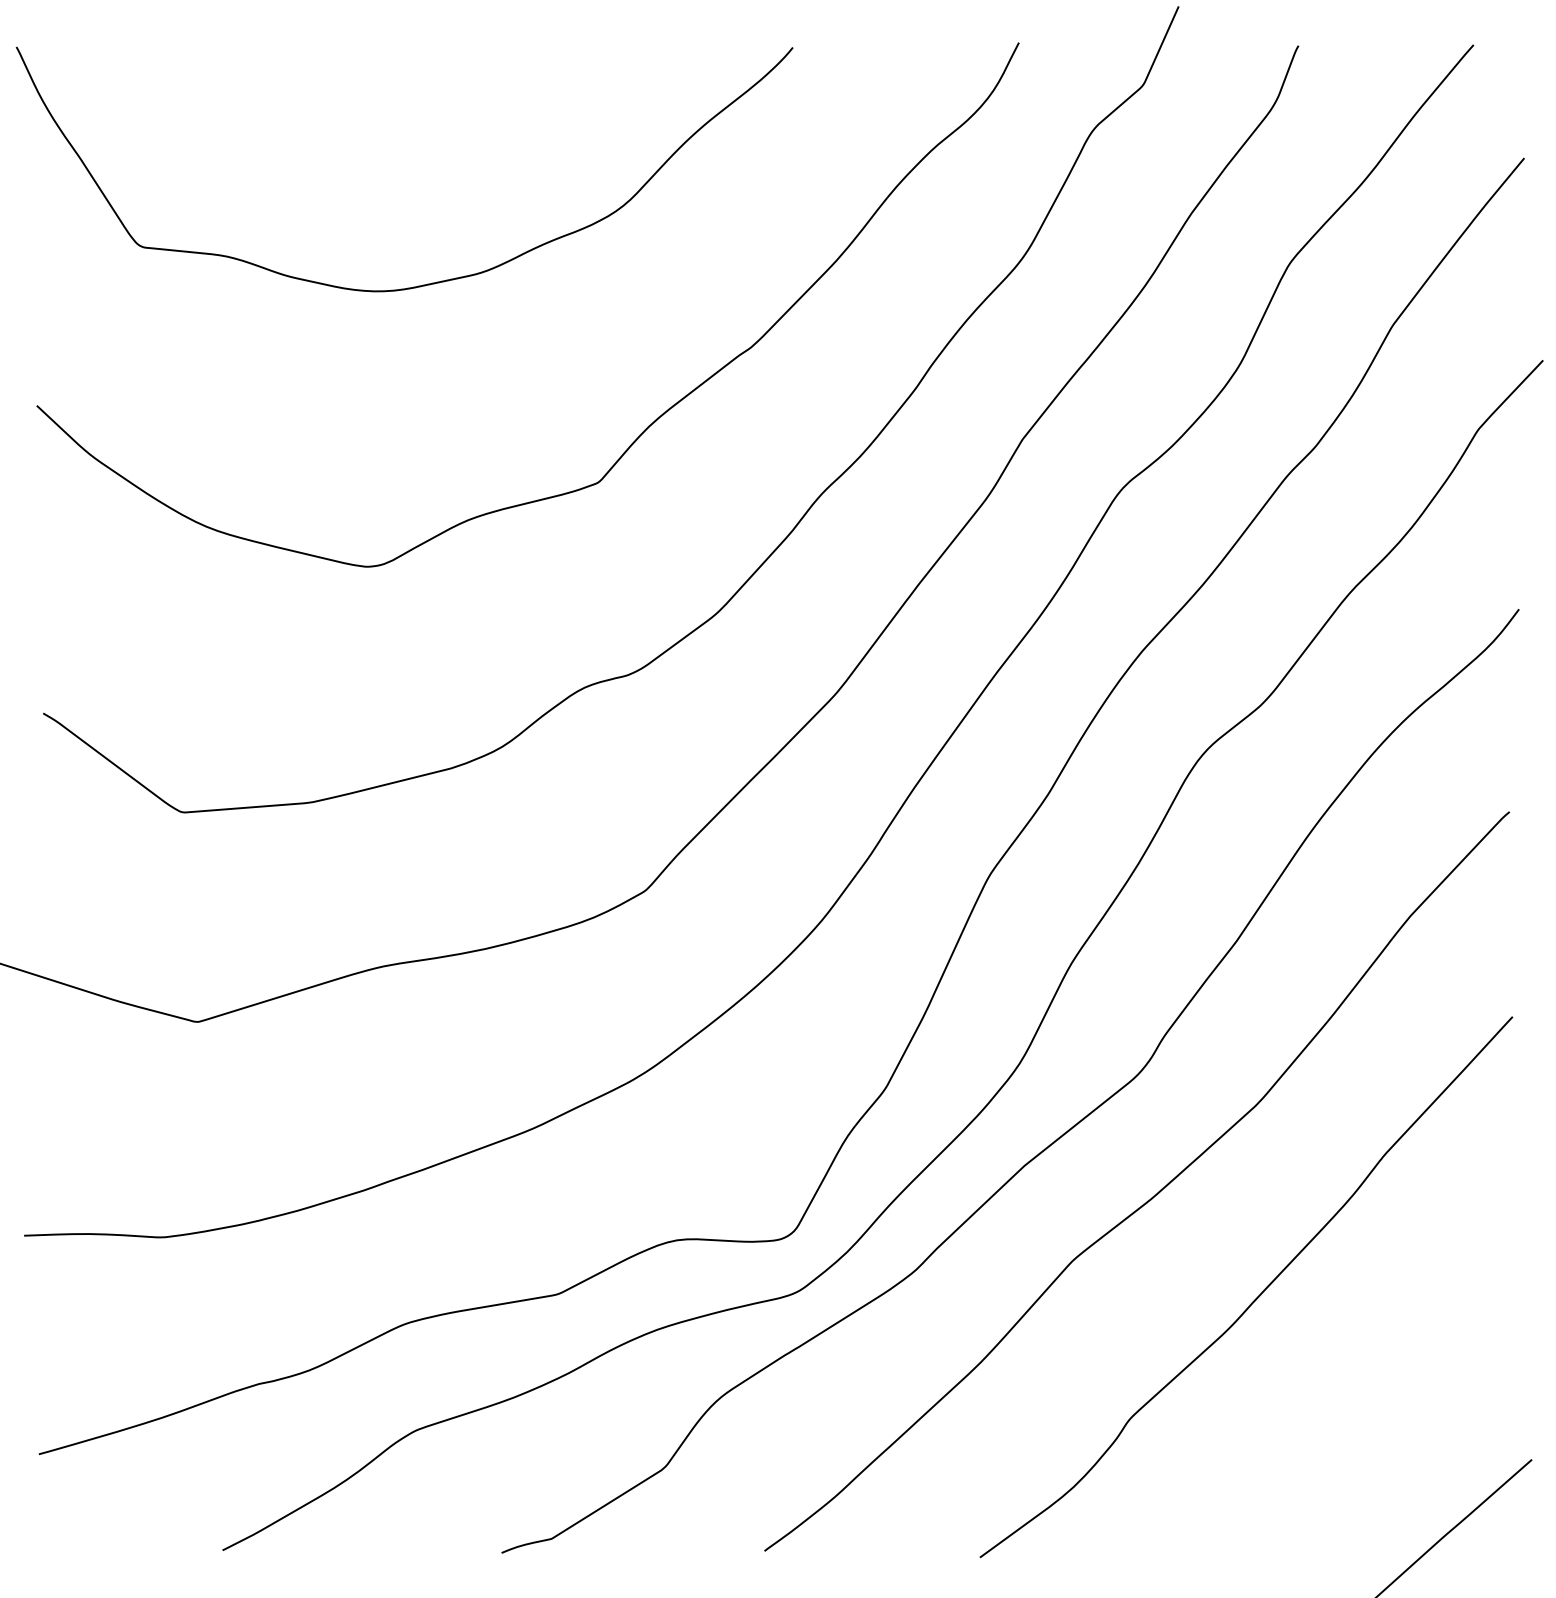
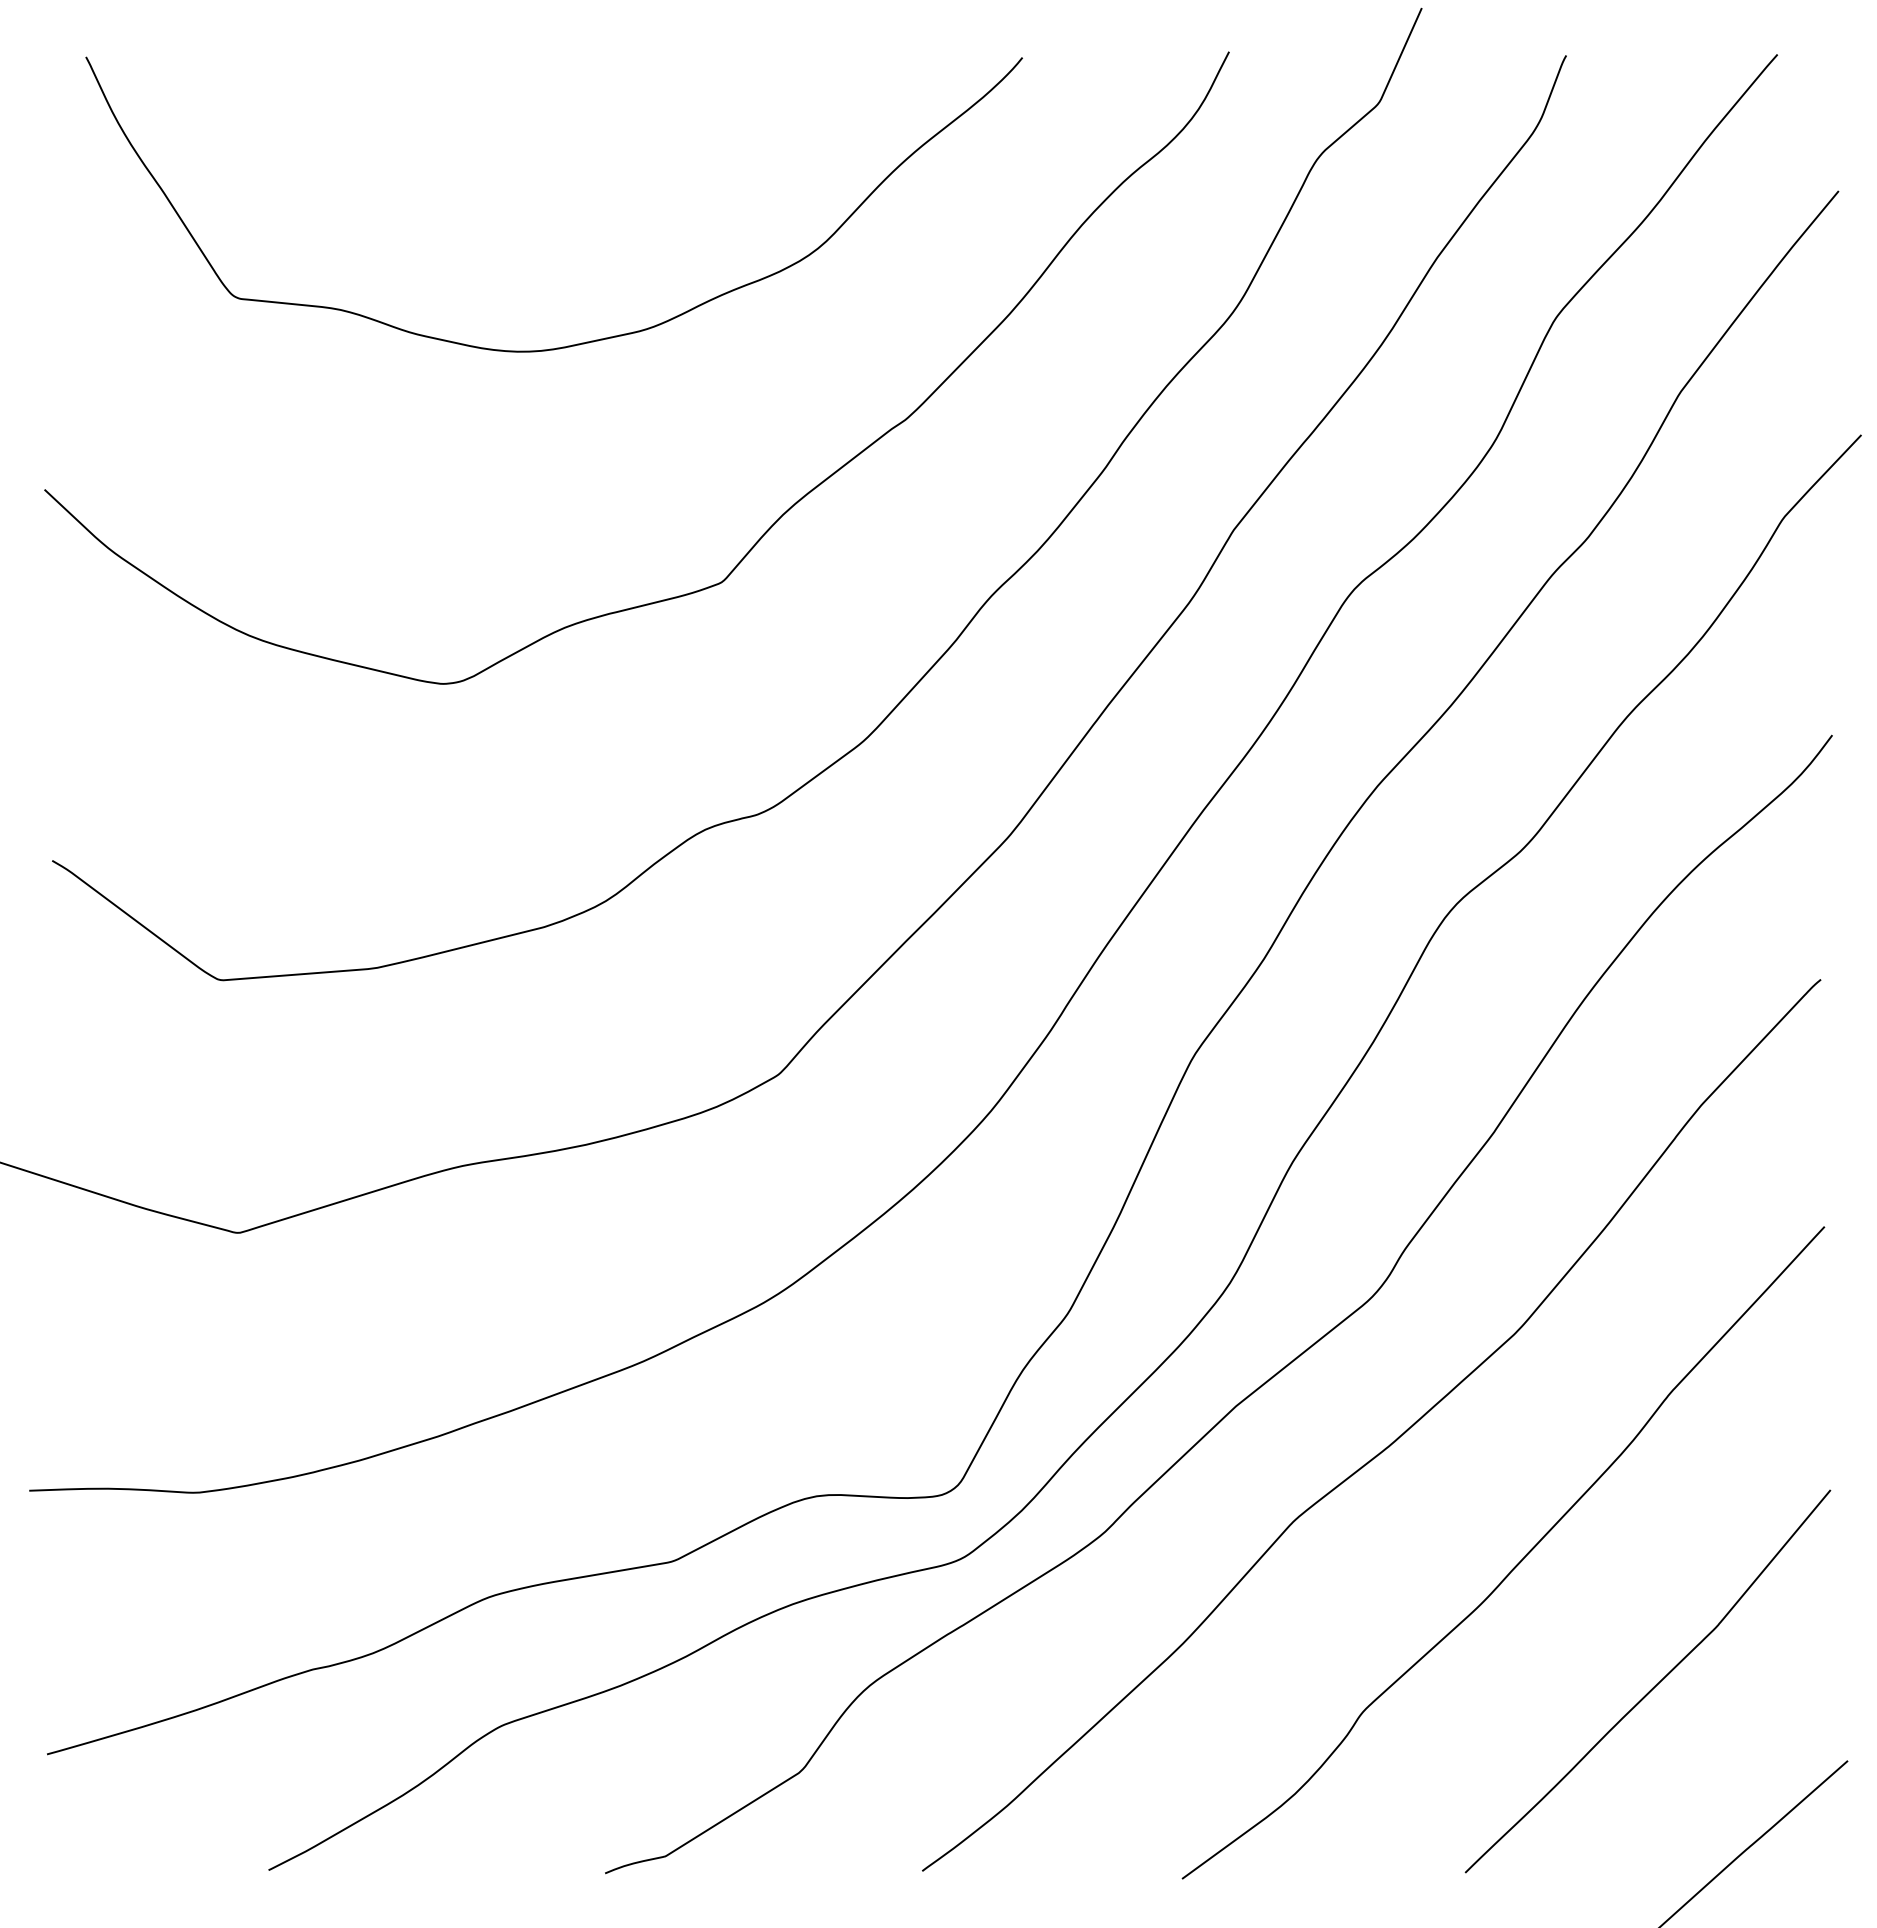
curve: (427, 283) -> (581, 342), moved
curve: (1370, 1398) -> (1653, 1686), added

